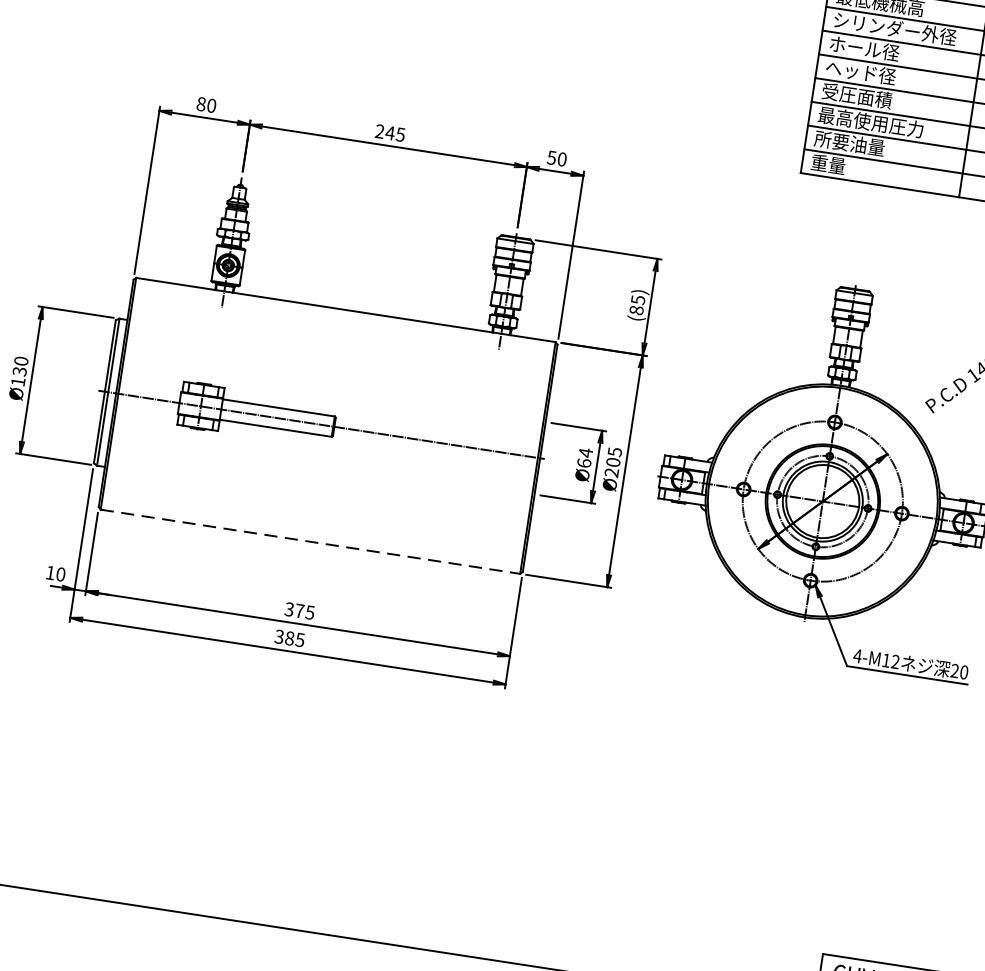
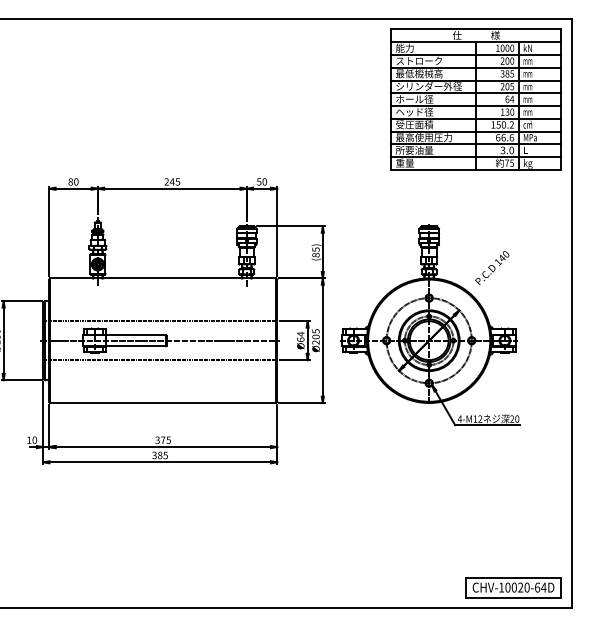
line: (328, 389) -> (160, 321), added
line: (317, 461) -> (160, 360), added
line: (310, 542) -> (163, 403), dashed -> solid

